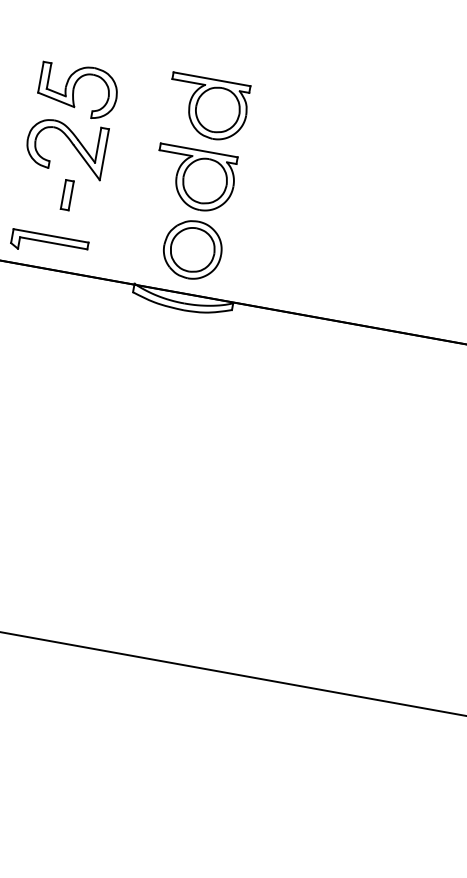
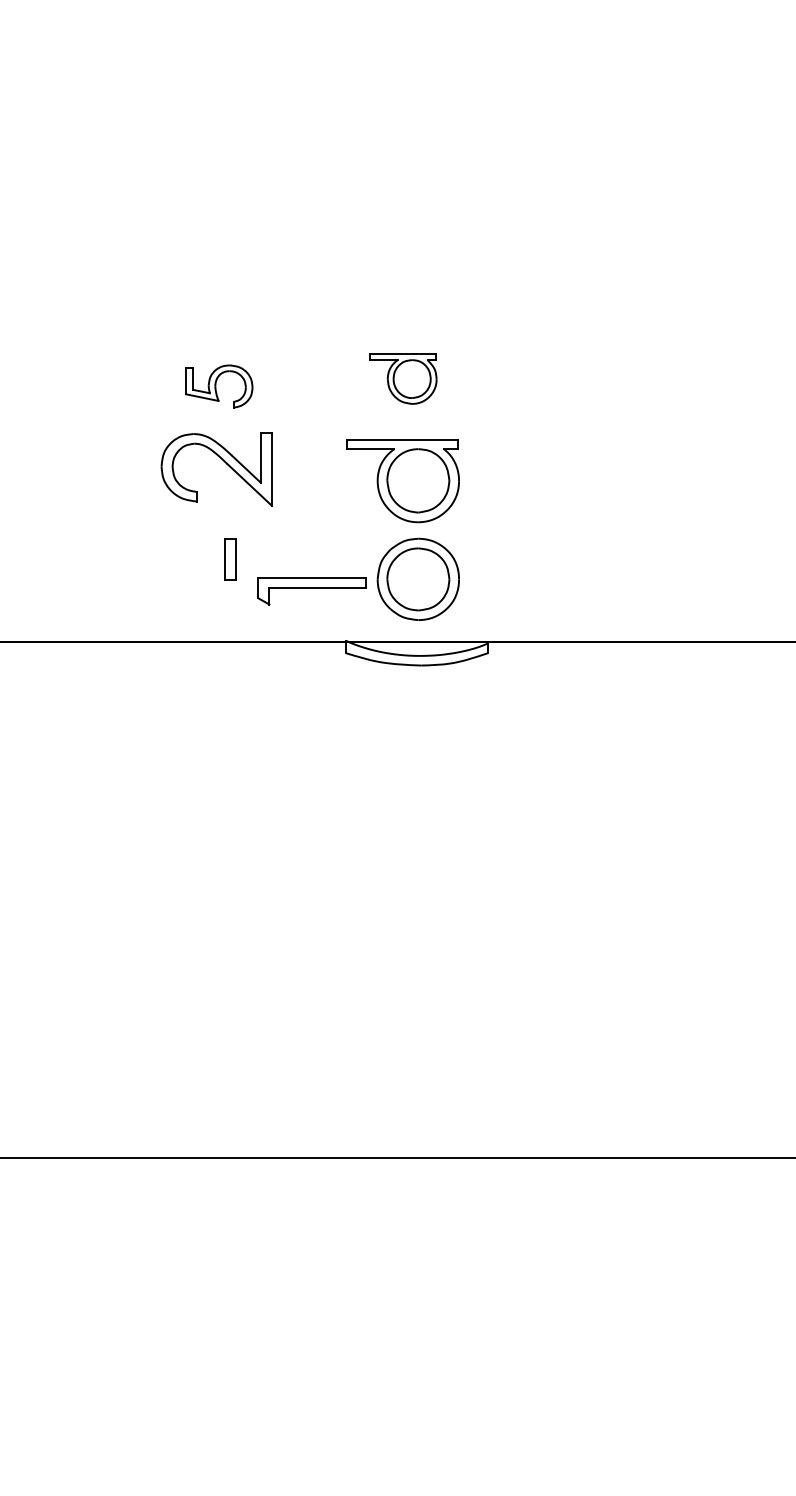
part: (78, 90) -> (219, 386), size x0.6
part: (206, 108) -> (402, 379), size x0.6
part: (67, 195) -> (230, 559), moved
part: (49, 244) -> (311, 591), moved

